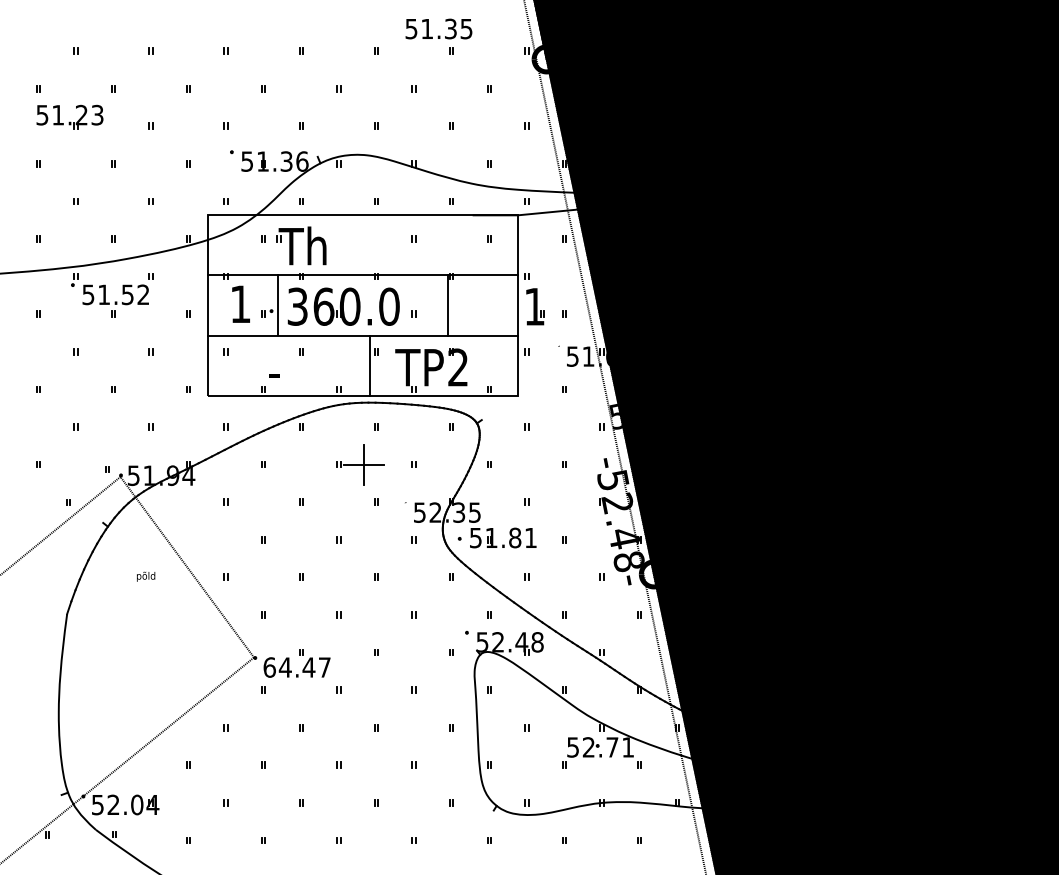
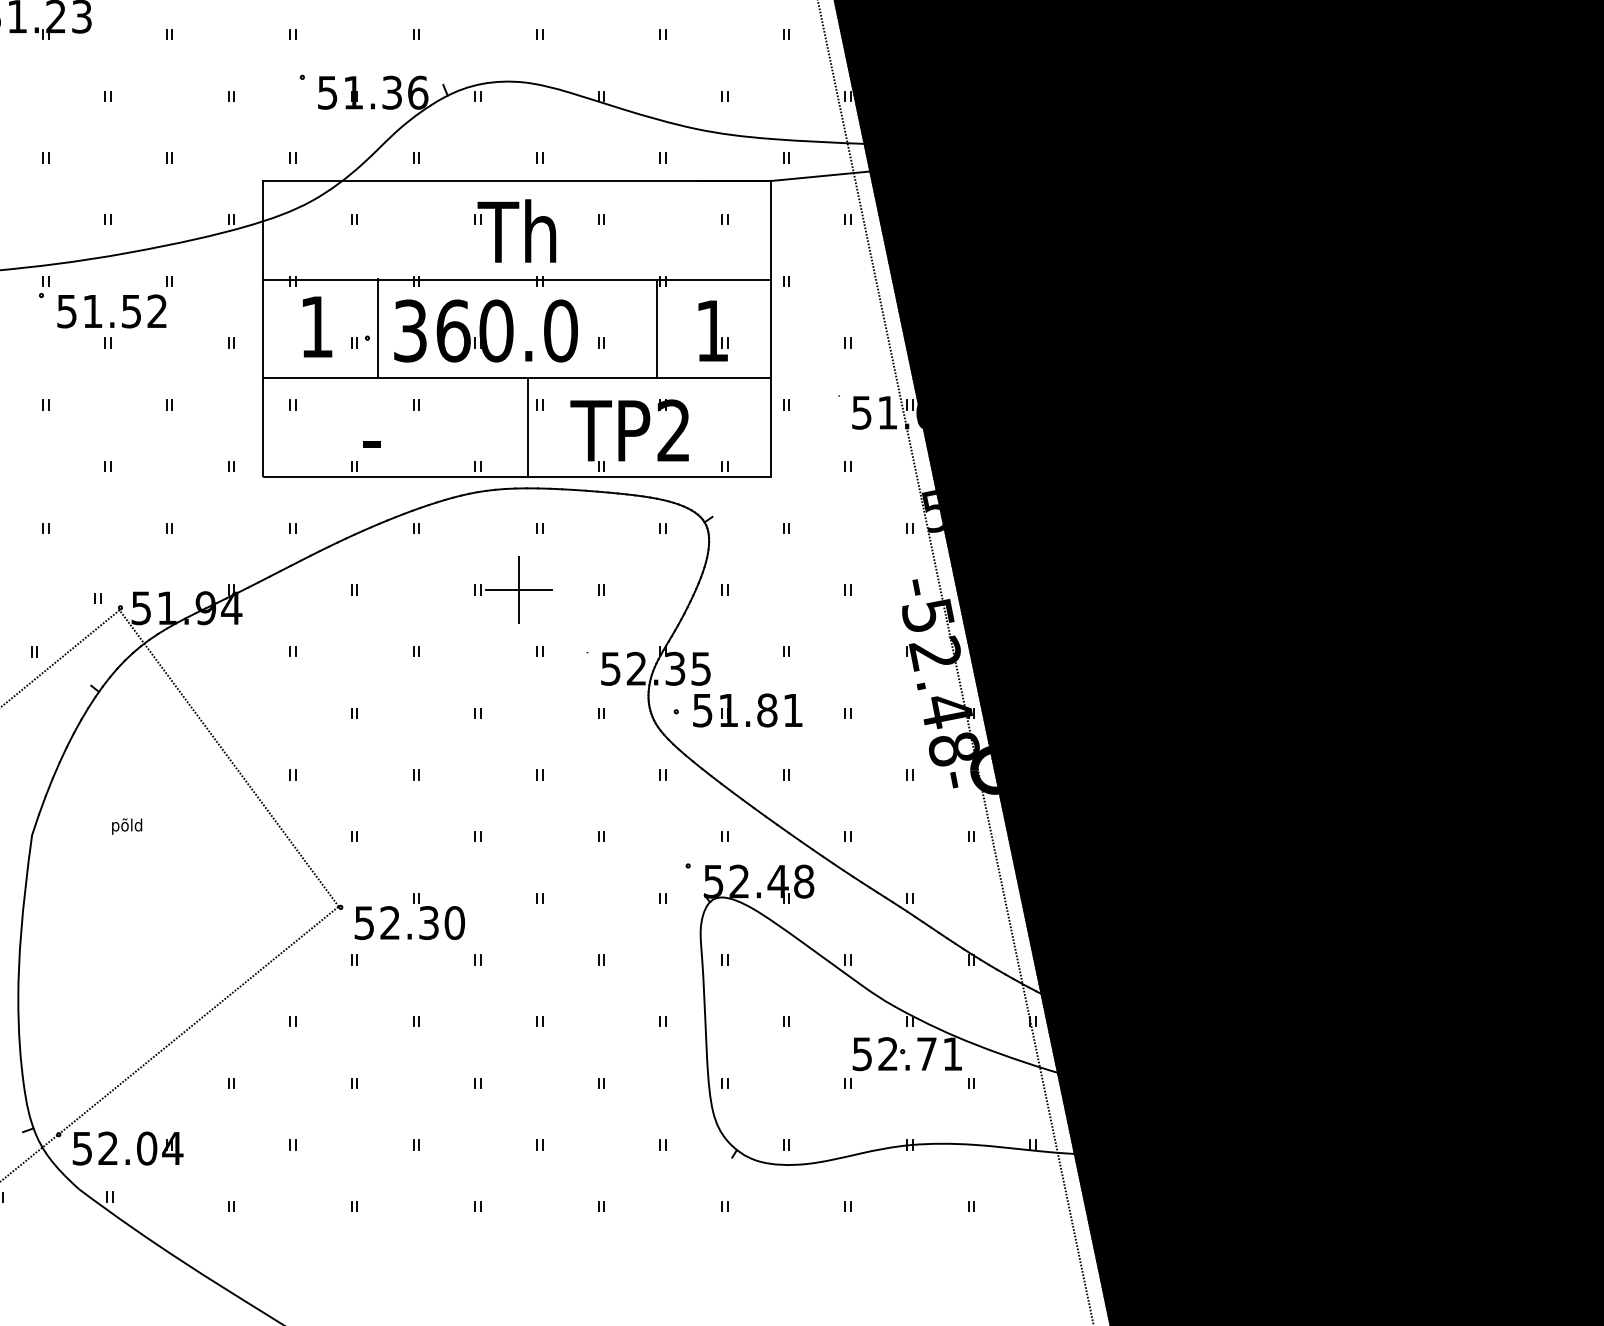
part: (301, 245) -> (515, 230), moved
part: (535, 306) -> (713, 330), moved
text: (146, 576) -> (127, 826), moved
text: (296, 667) -> (408, 922), 64.47 -> 52.30

